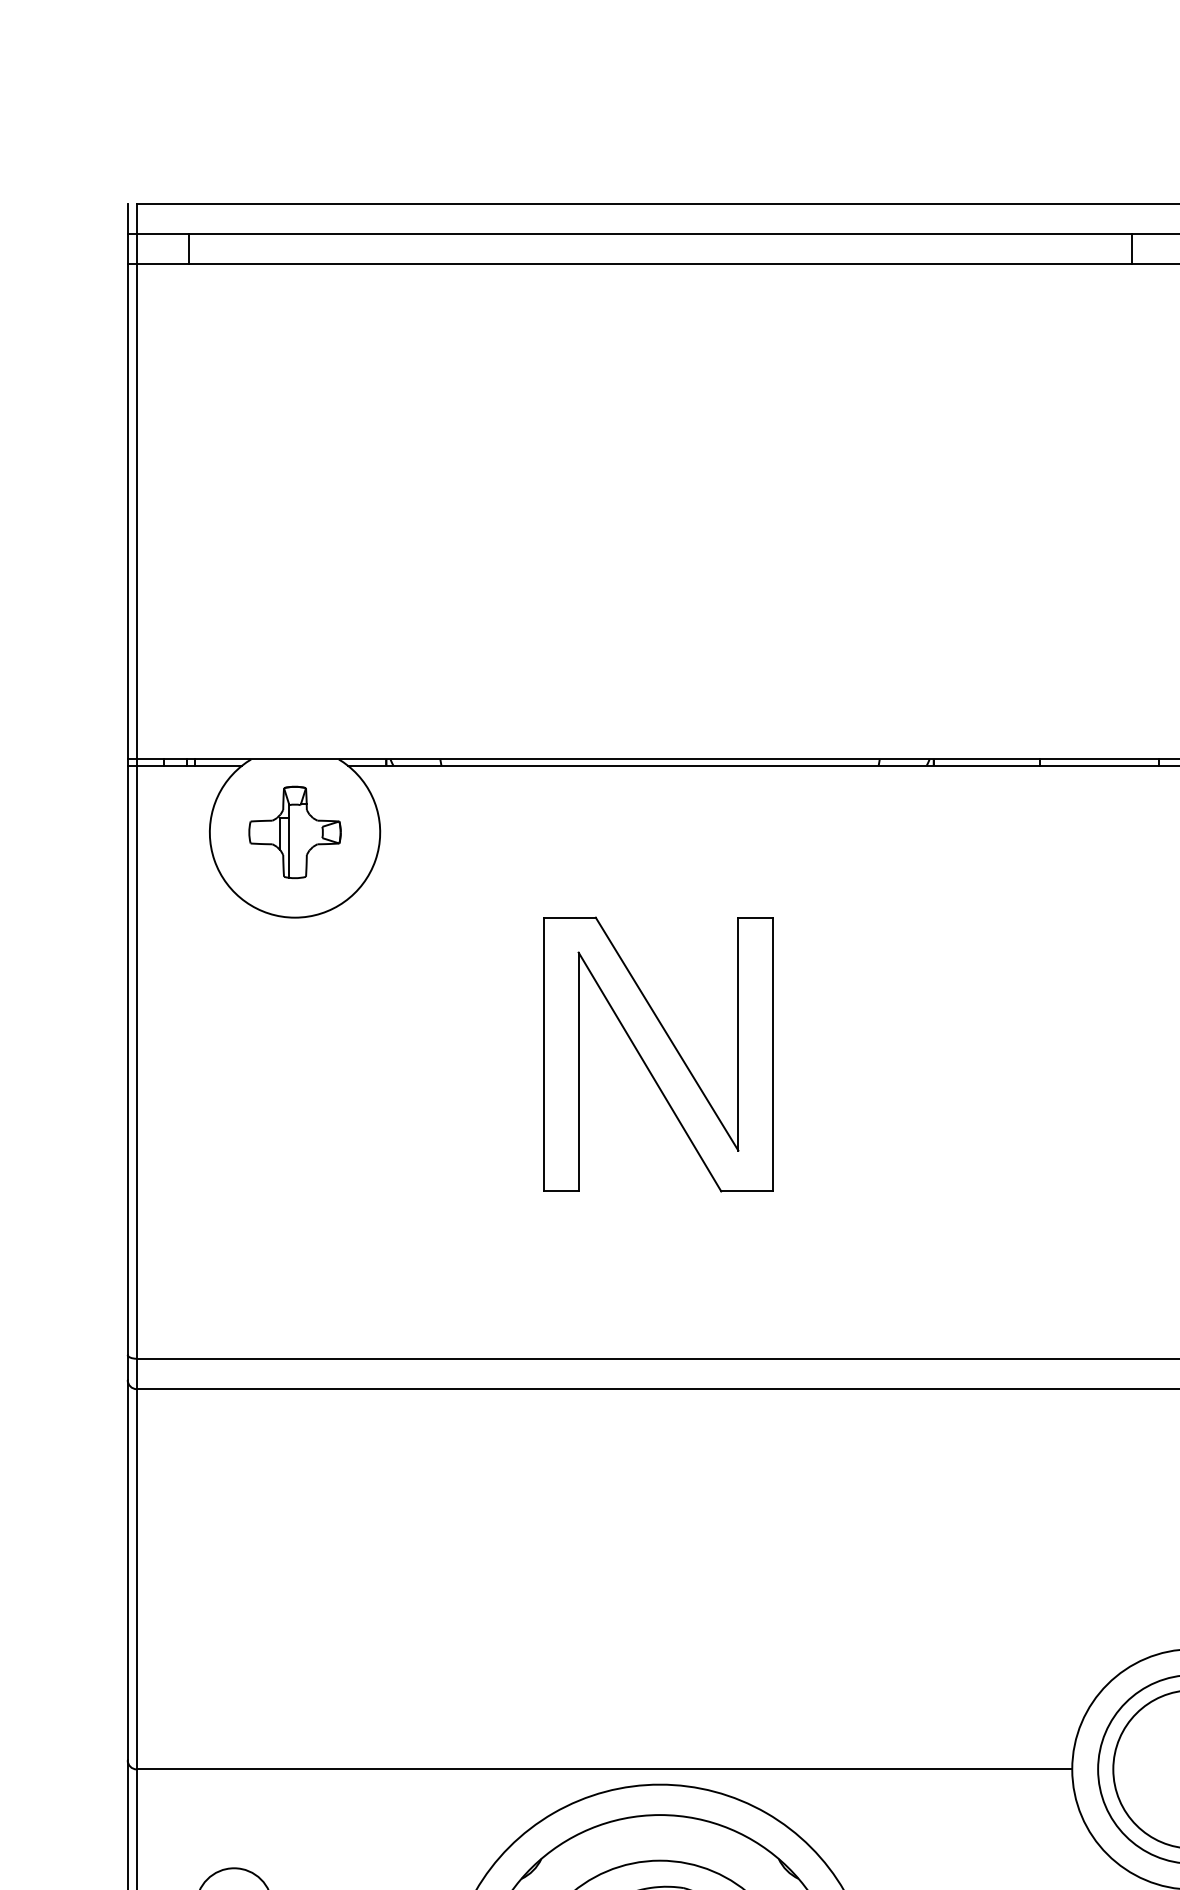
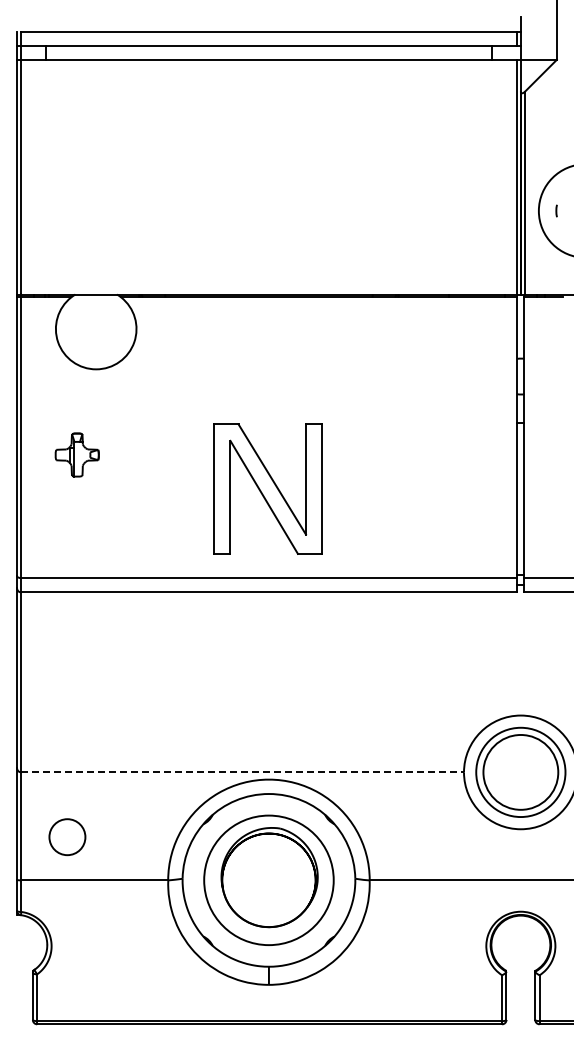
part: (293, 831) -> (76, 454), moved
part: (656, 1053) -> (267, 488), moved
line: (606, 1769) -> (243, 772), solid -> dashed

